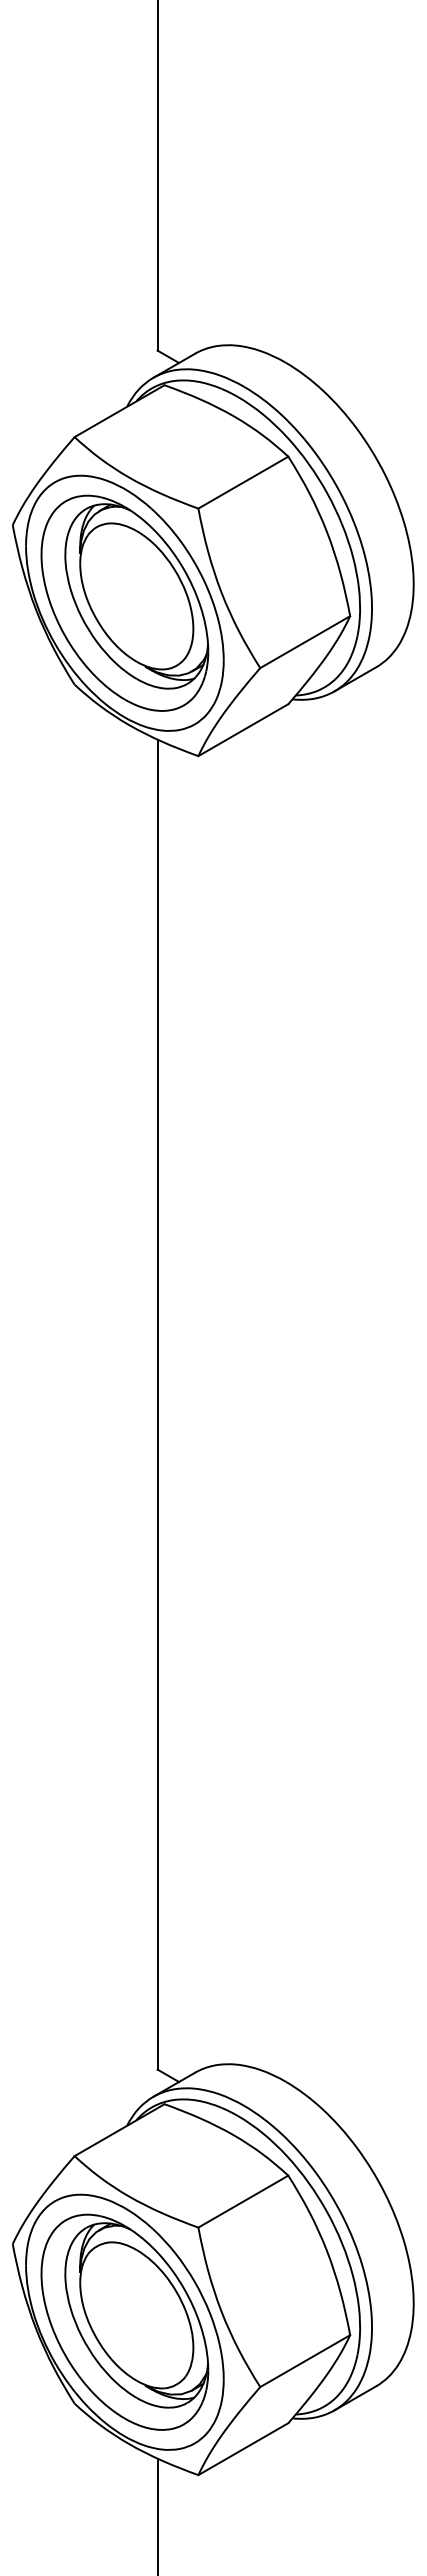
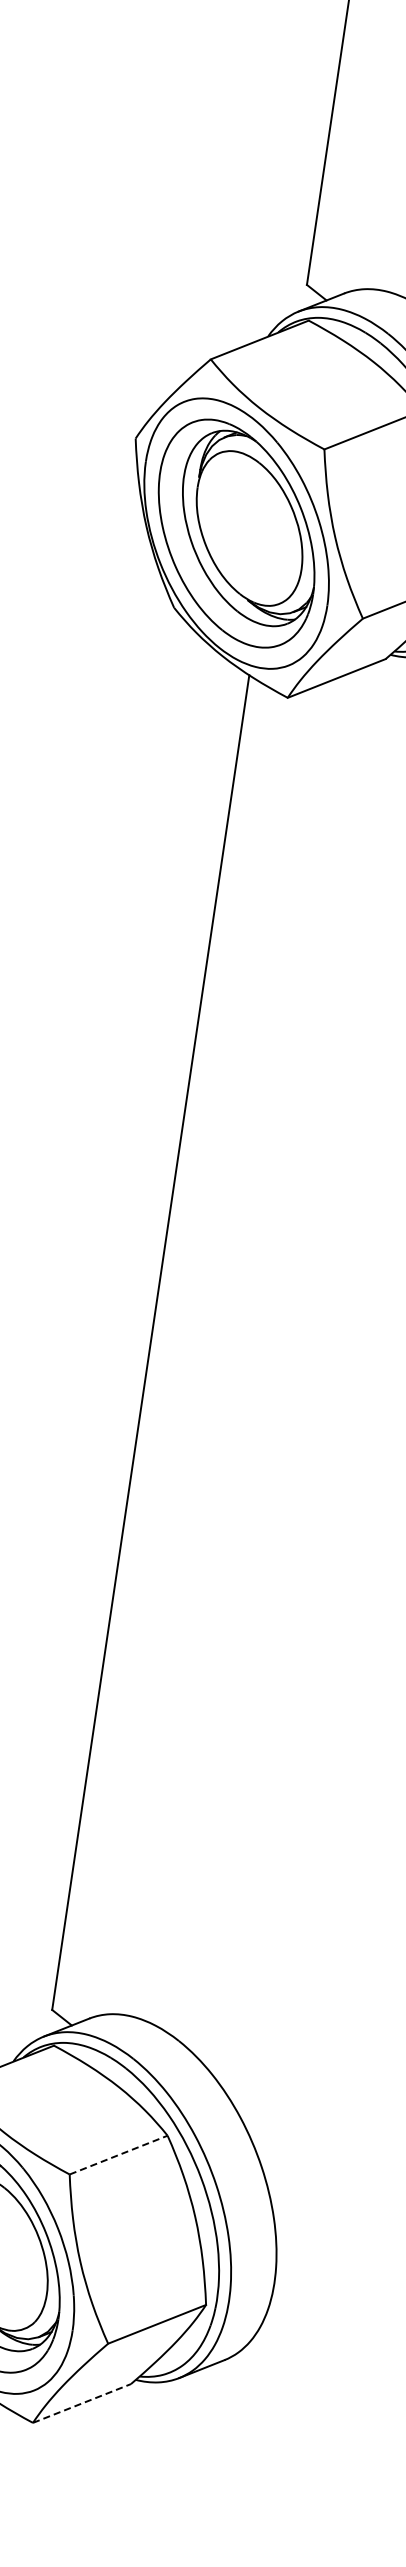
line: (243, 2201) -> (118, 2154), solid -> dashed
line: (243, 2449) -> (82, 2403), solid -> dashed

